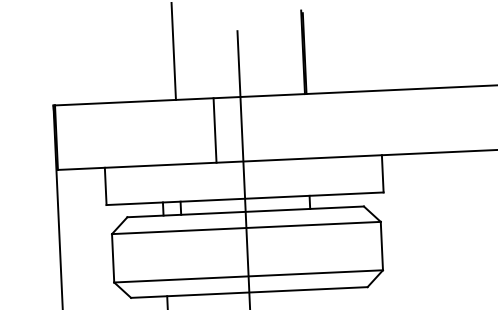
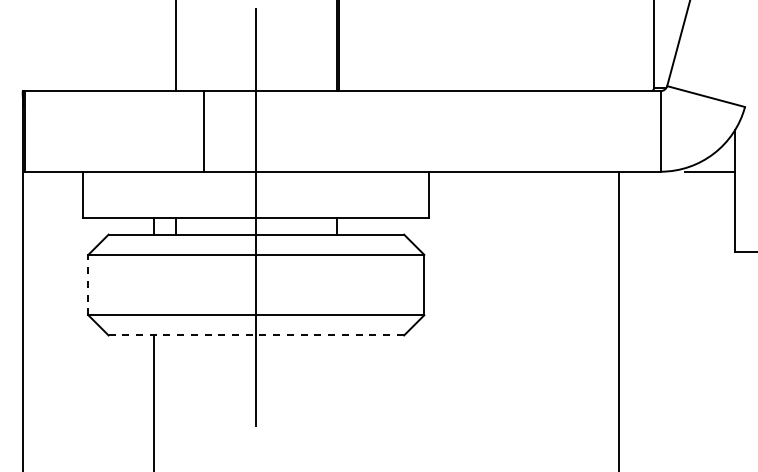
line: (214, 130) -> (203, 131), moved
line: (113, 257) -> (88, 284), solid -> dashed
line: (249, 292) -> (256, 335), solid -> dashed

